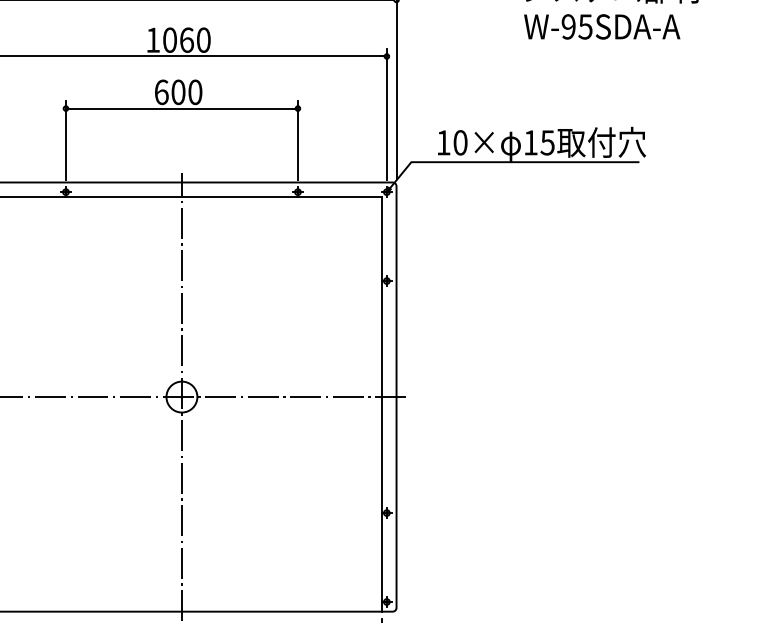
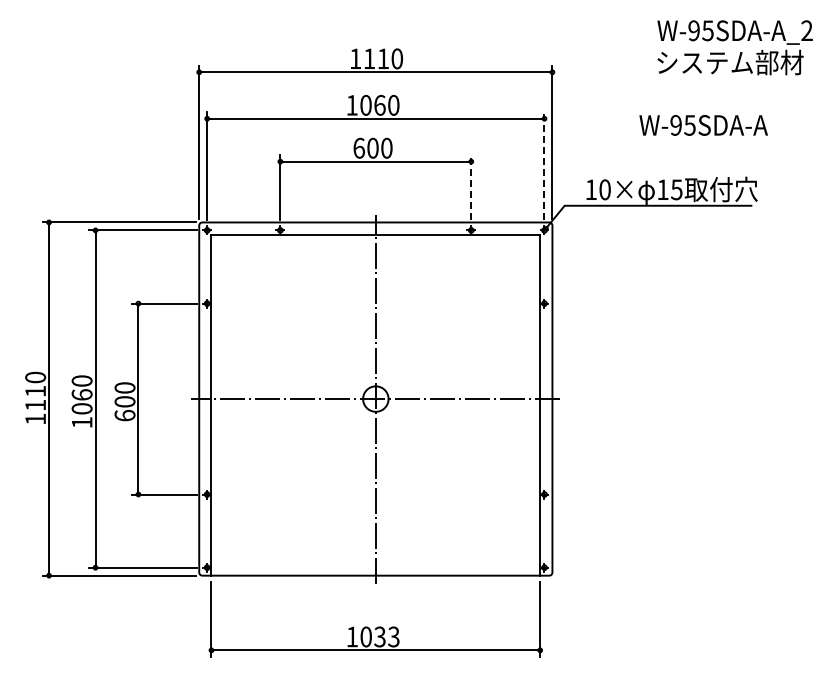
text: (601, 26) -> (703, 125), moved
line: (386, 114) -> (544, 166), solid -> dashed
line: (298, 140) -> (471, 187), solid -> dashed

